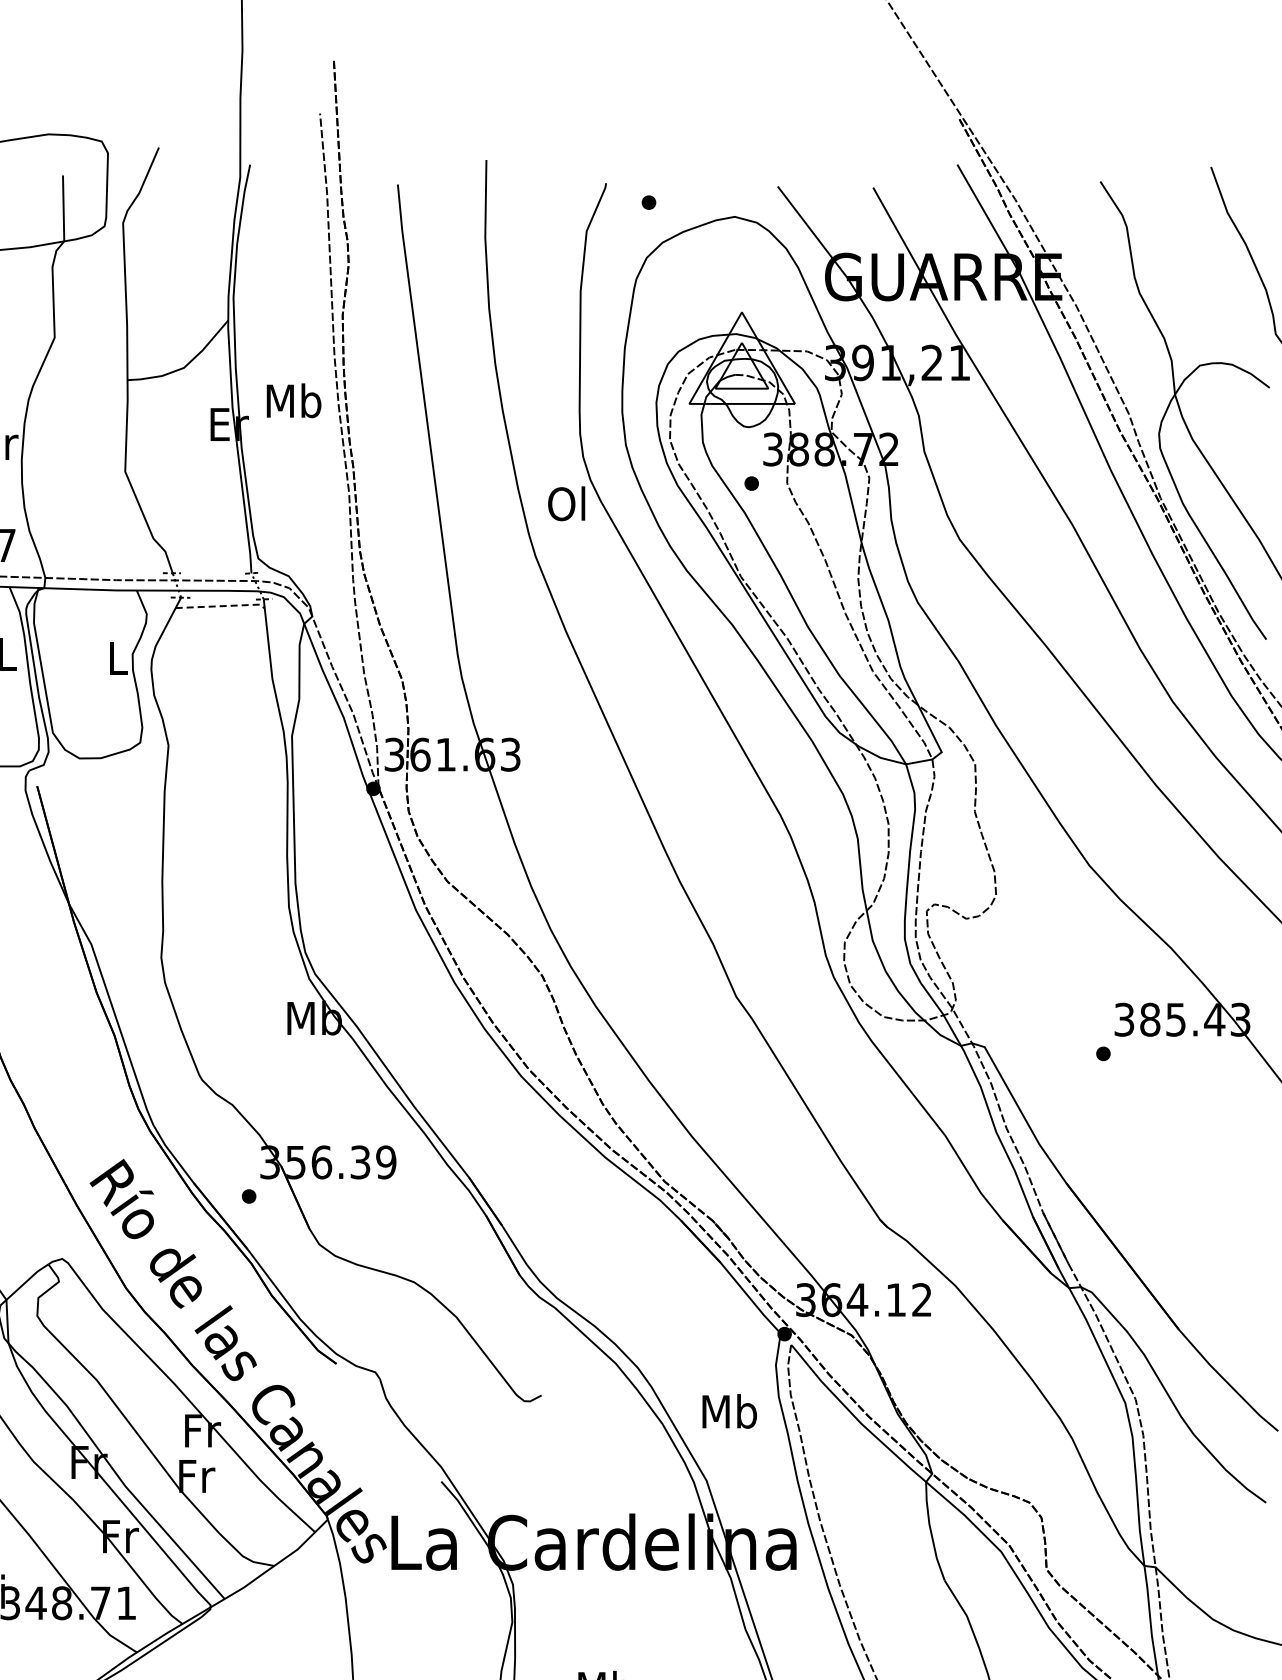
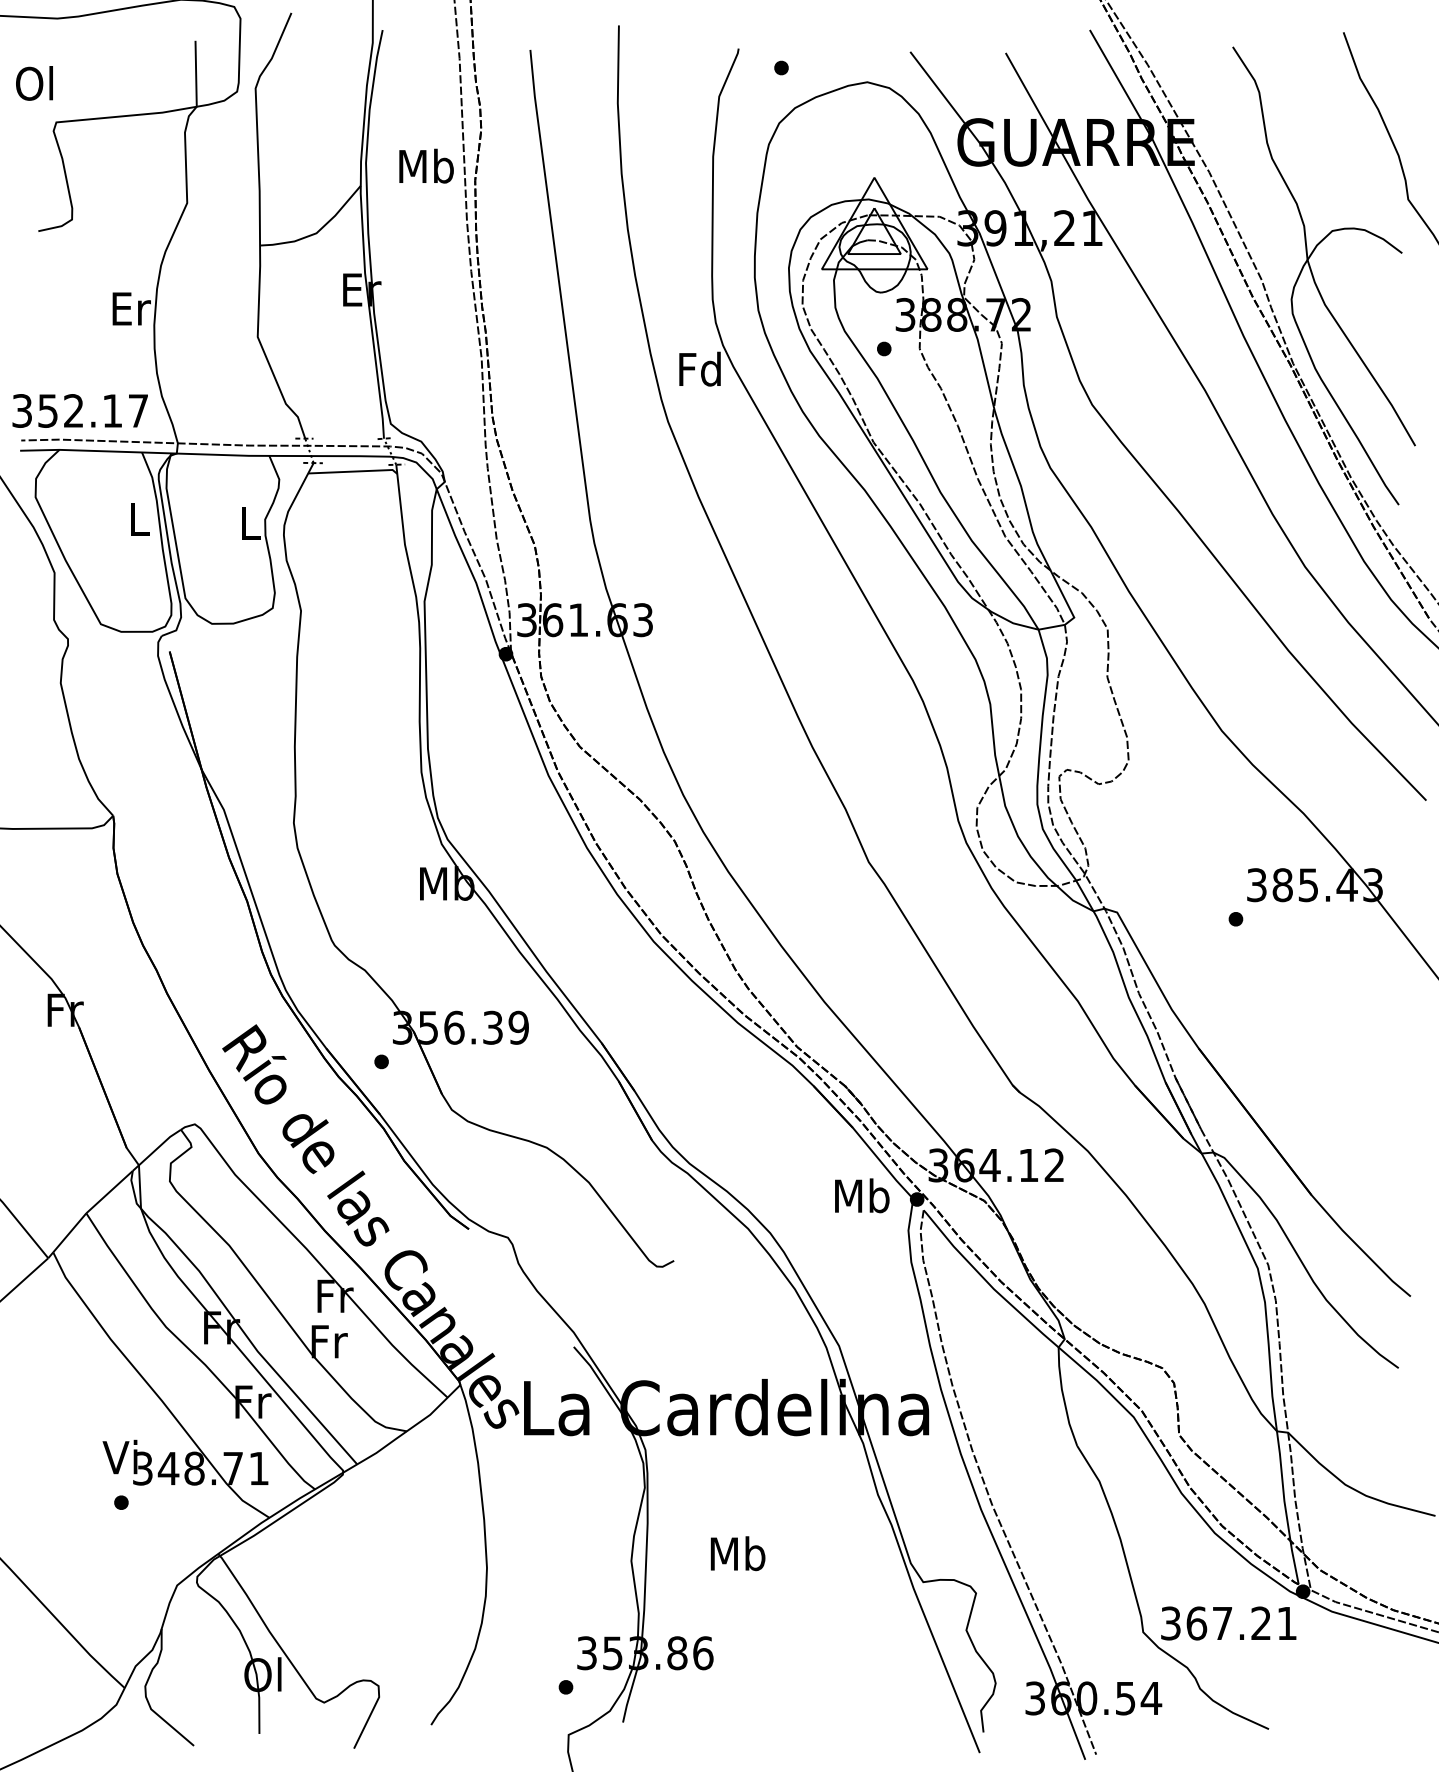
text: (293, 400) -> (426, 165), moved
text: (566, 503) -> (699, 368), Ol -> Fd
line: (221, 606) -> (354, 471), dashed -> solid
text: (729, 1411) -> (862, 1195), moved

